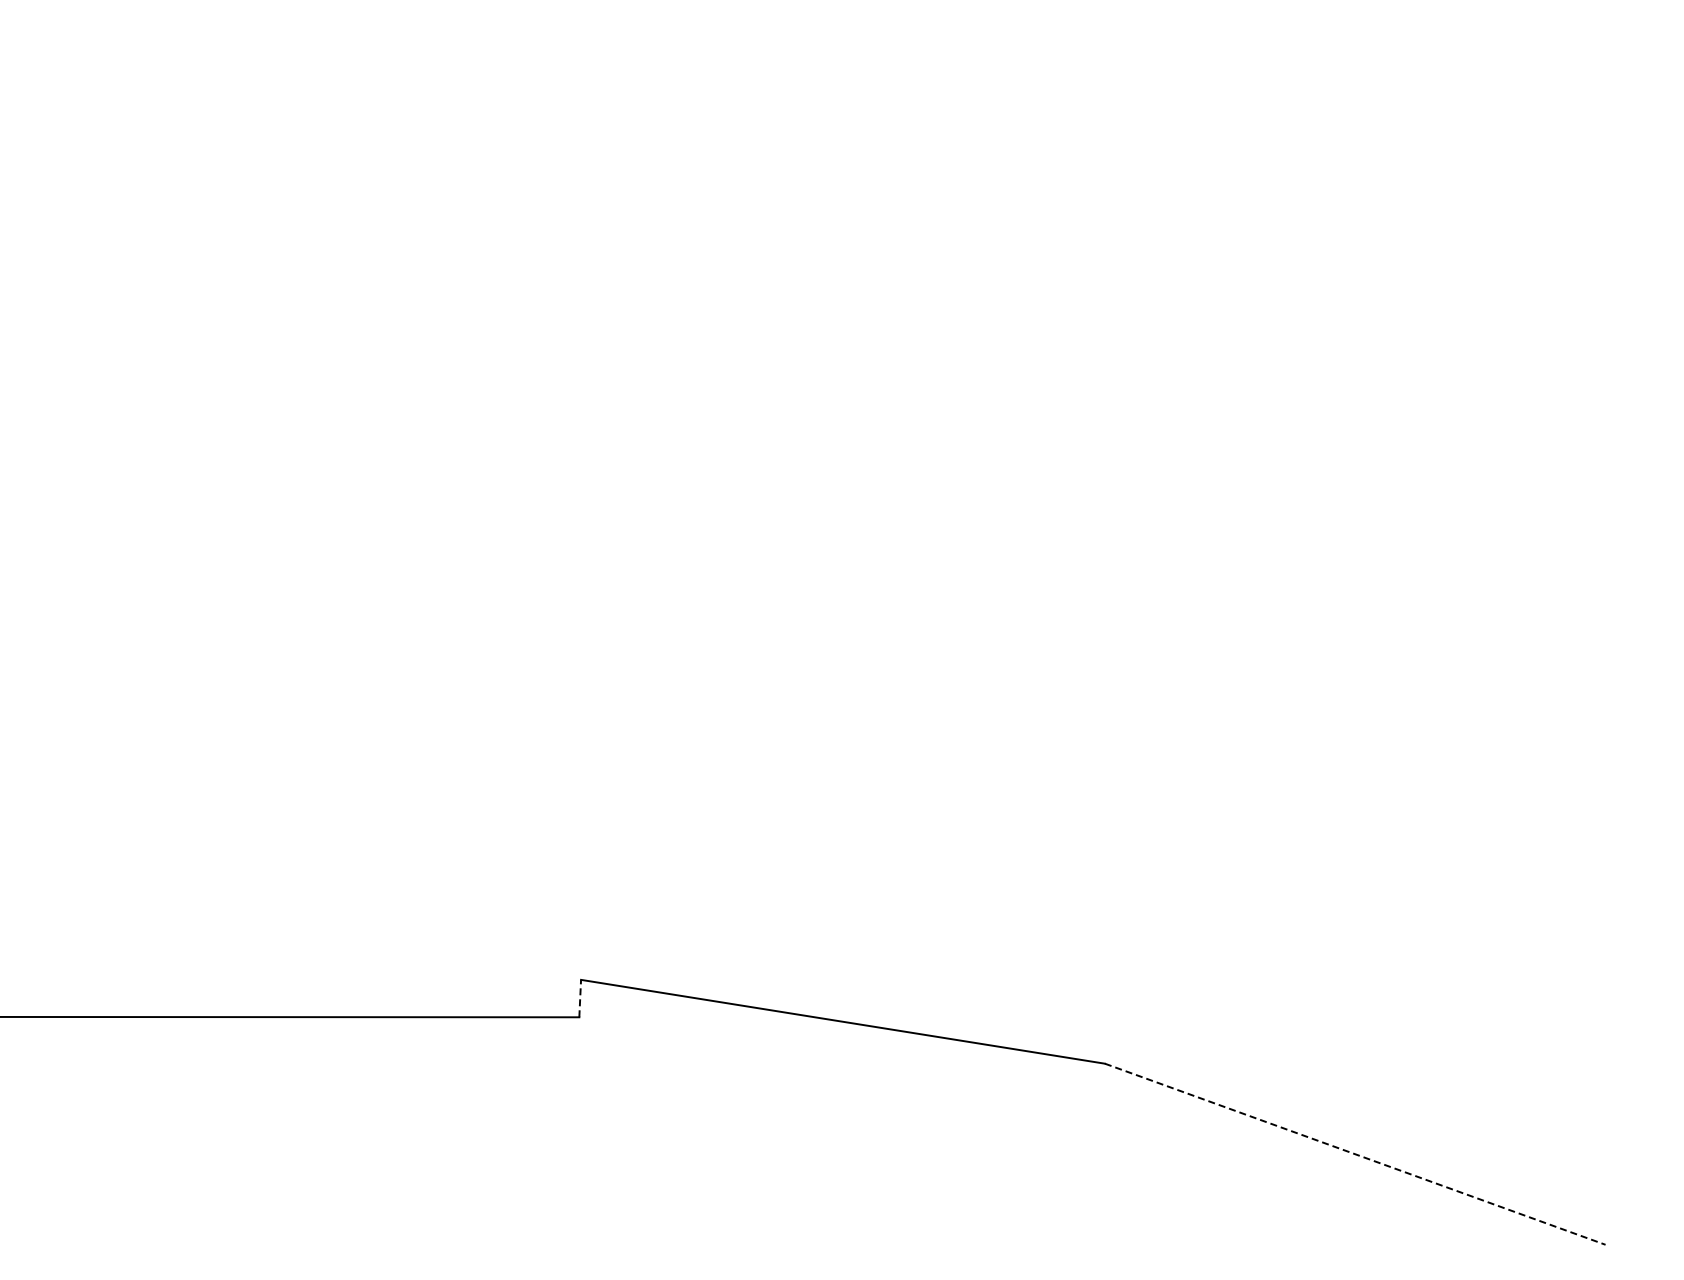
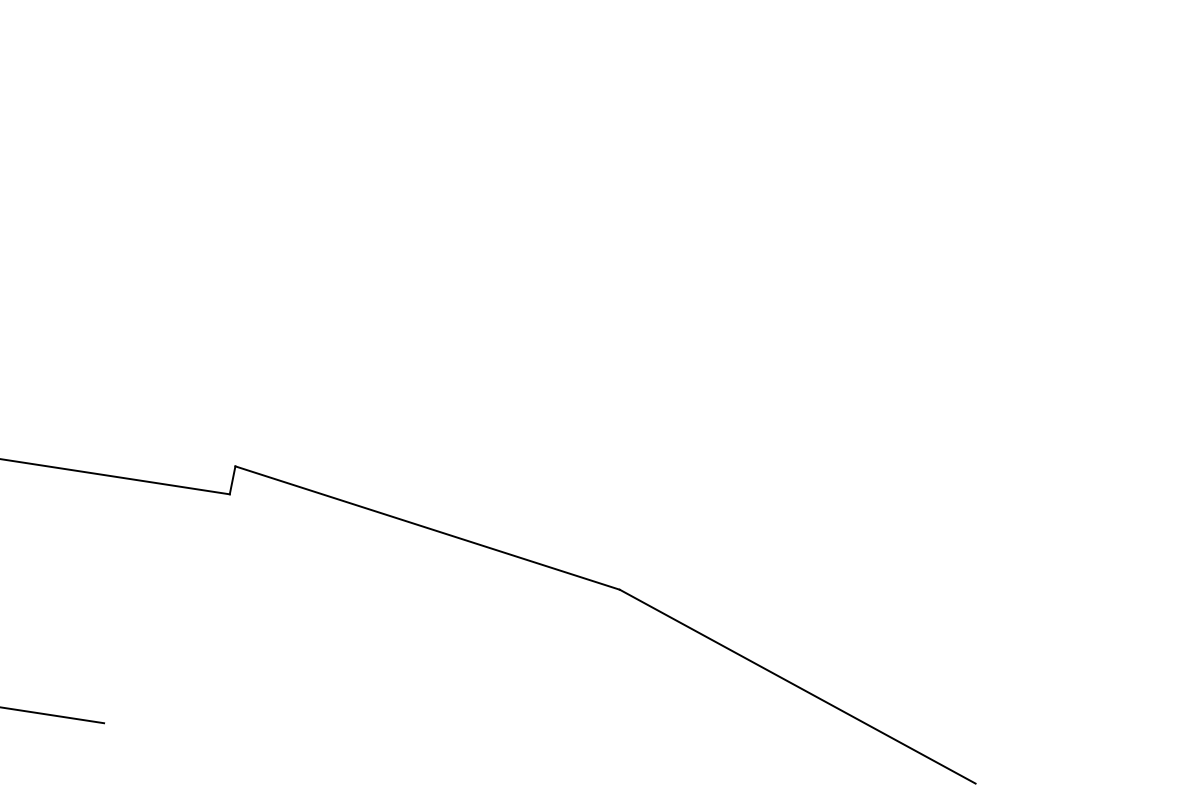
line: (580, 998) -> (232, 480), dashed -> solid
line: (1355, 1154) -> (797, 686), dashed -> solid

